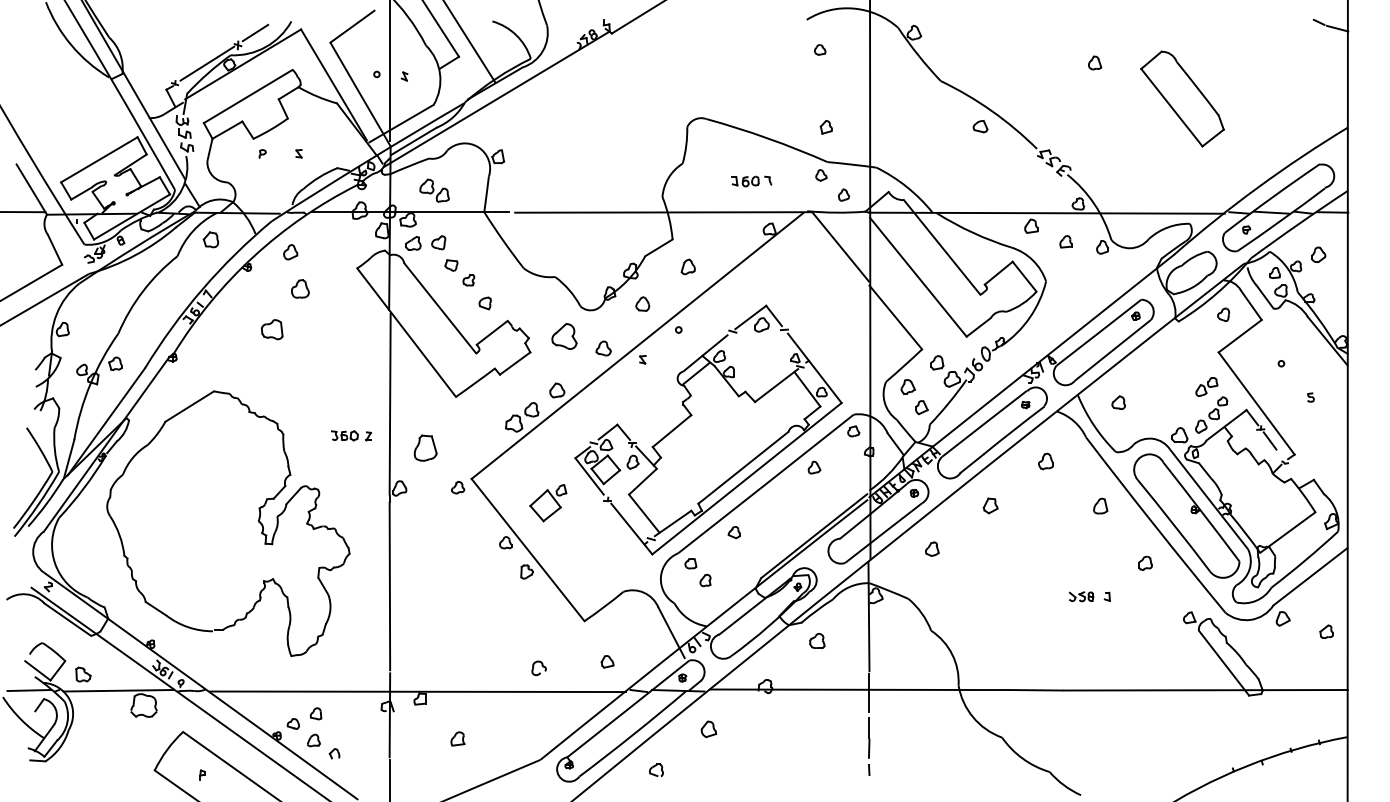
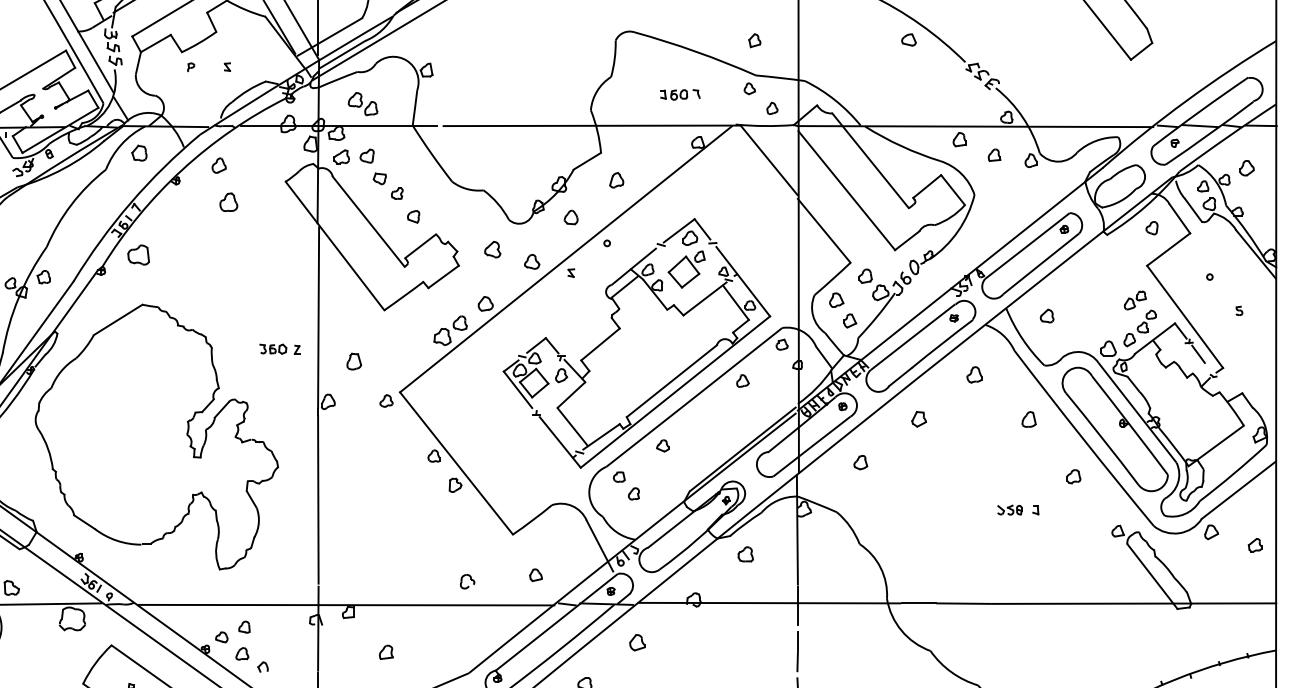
part: (271, 329) -> (137, 254), moved
part: (563, 335) -> (491, 248), size x0.62
part: (425, 448) -> (353, 361), size x0.62
part: (548, 503) -> (686, 269), moved

